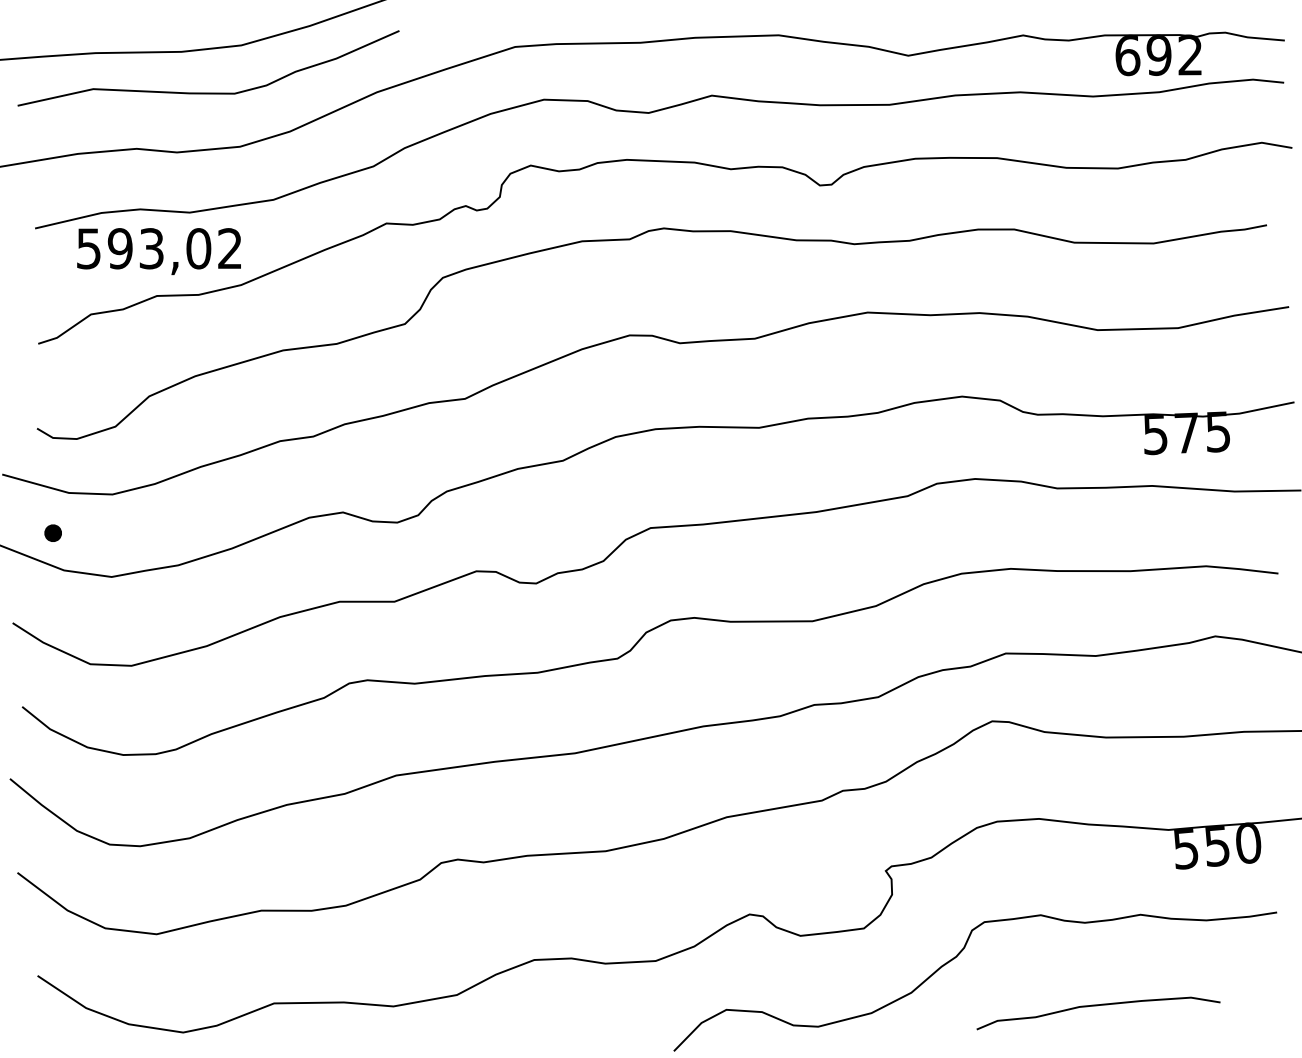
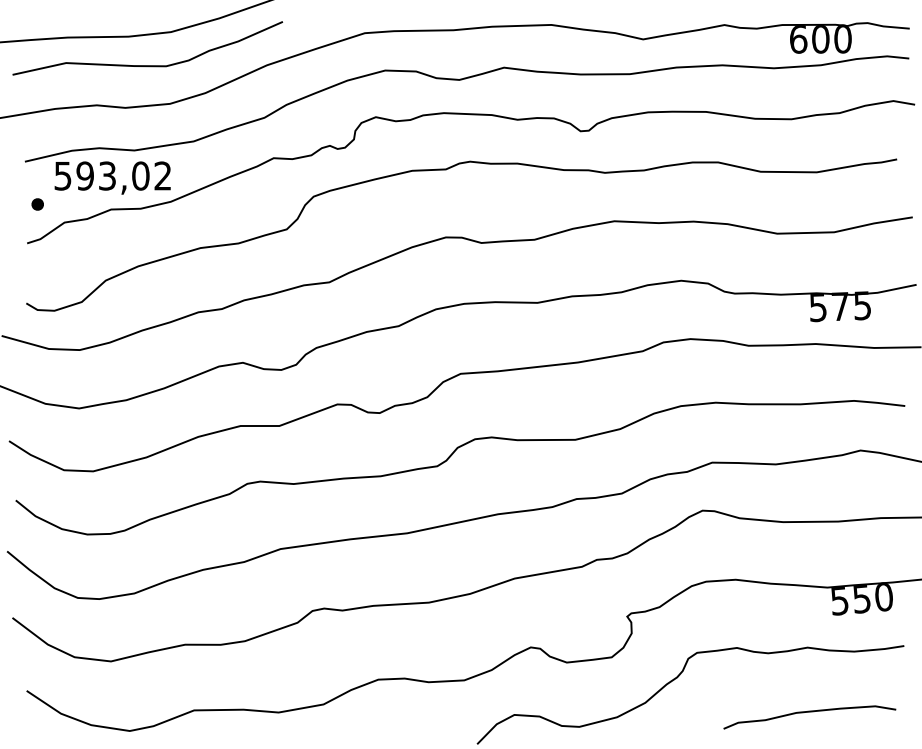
text: (1174, 54) -> (831, 38), 692 -> 600
part: (52, 533) -> (37, 204), moved
curve: (1098, 1006) -> (809, 712), moved

